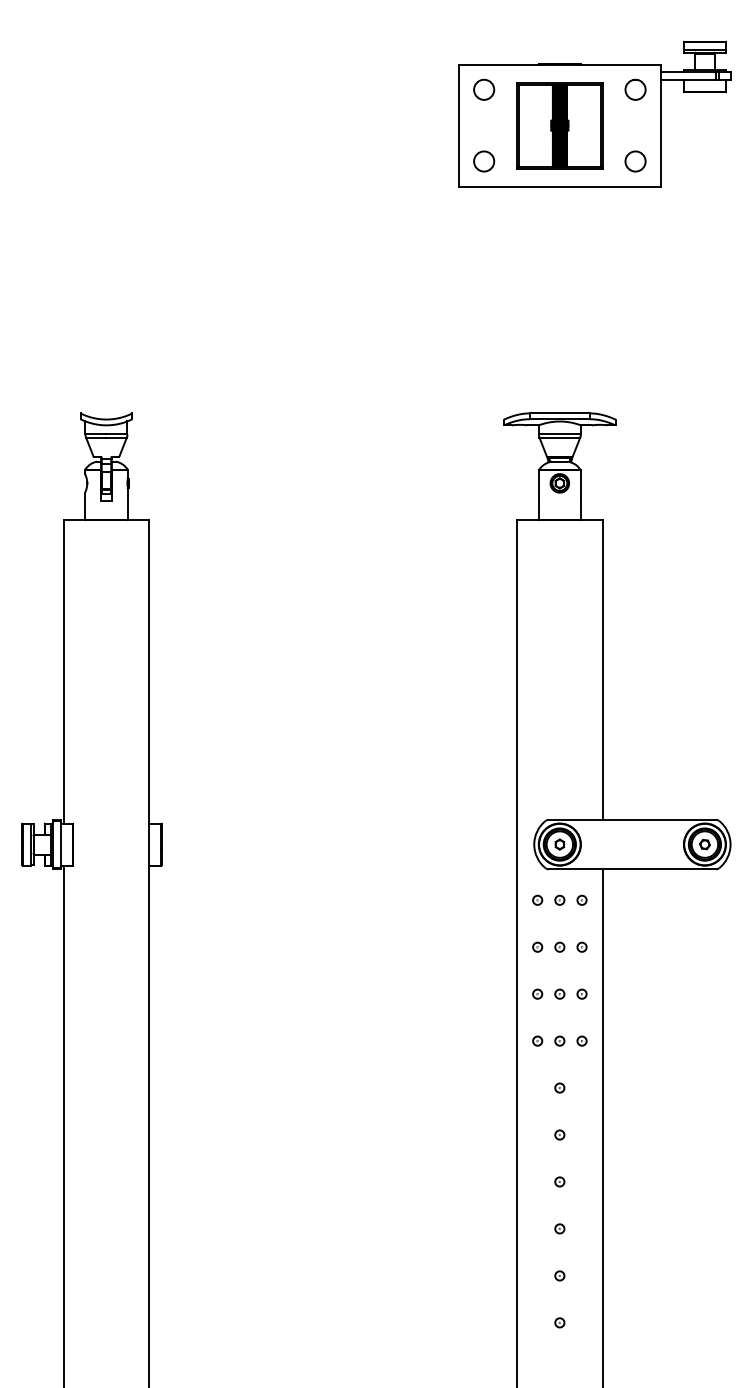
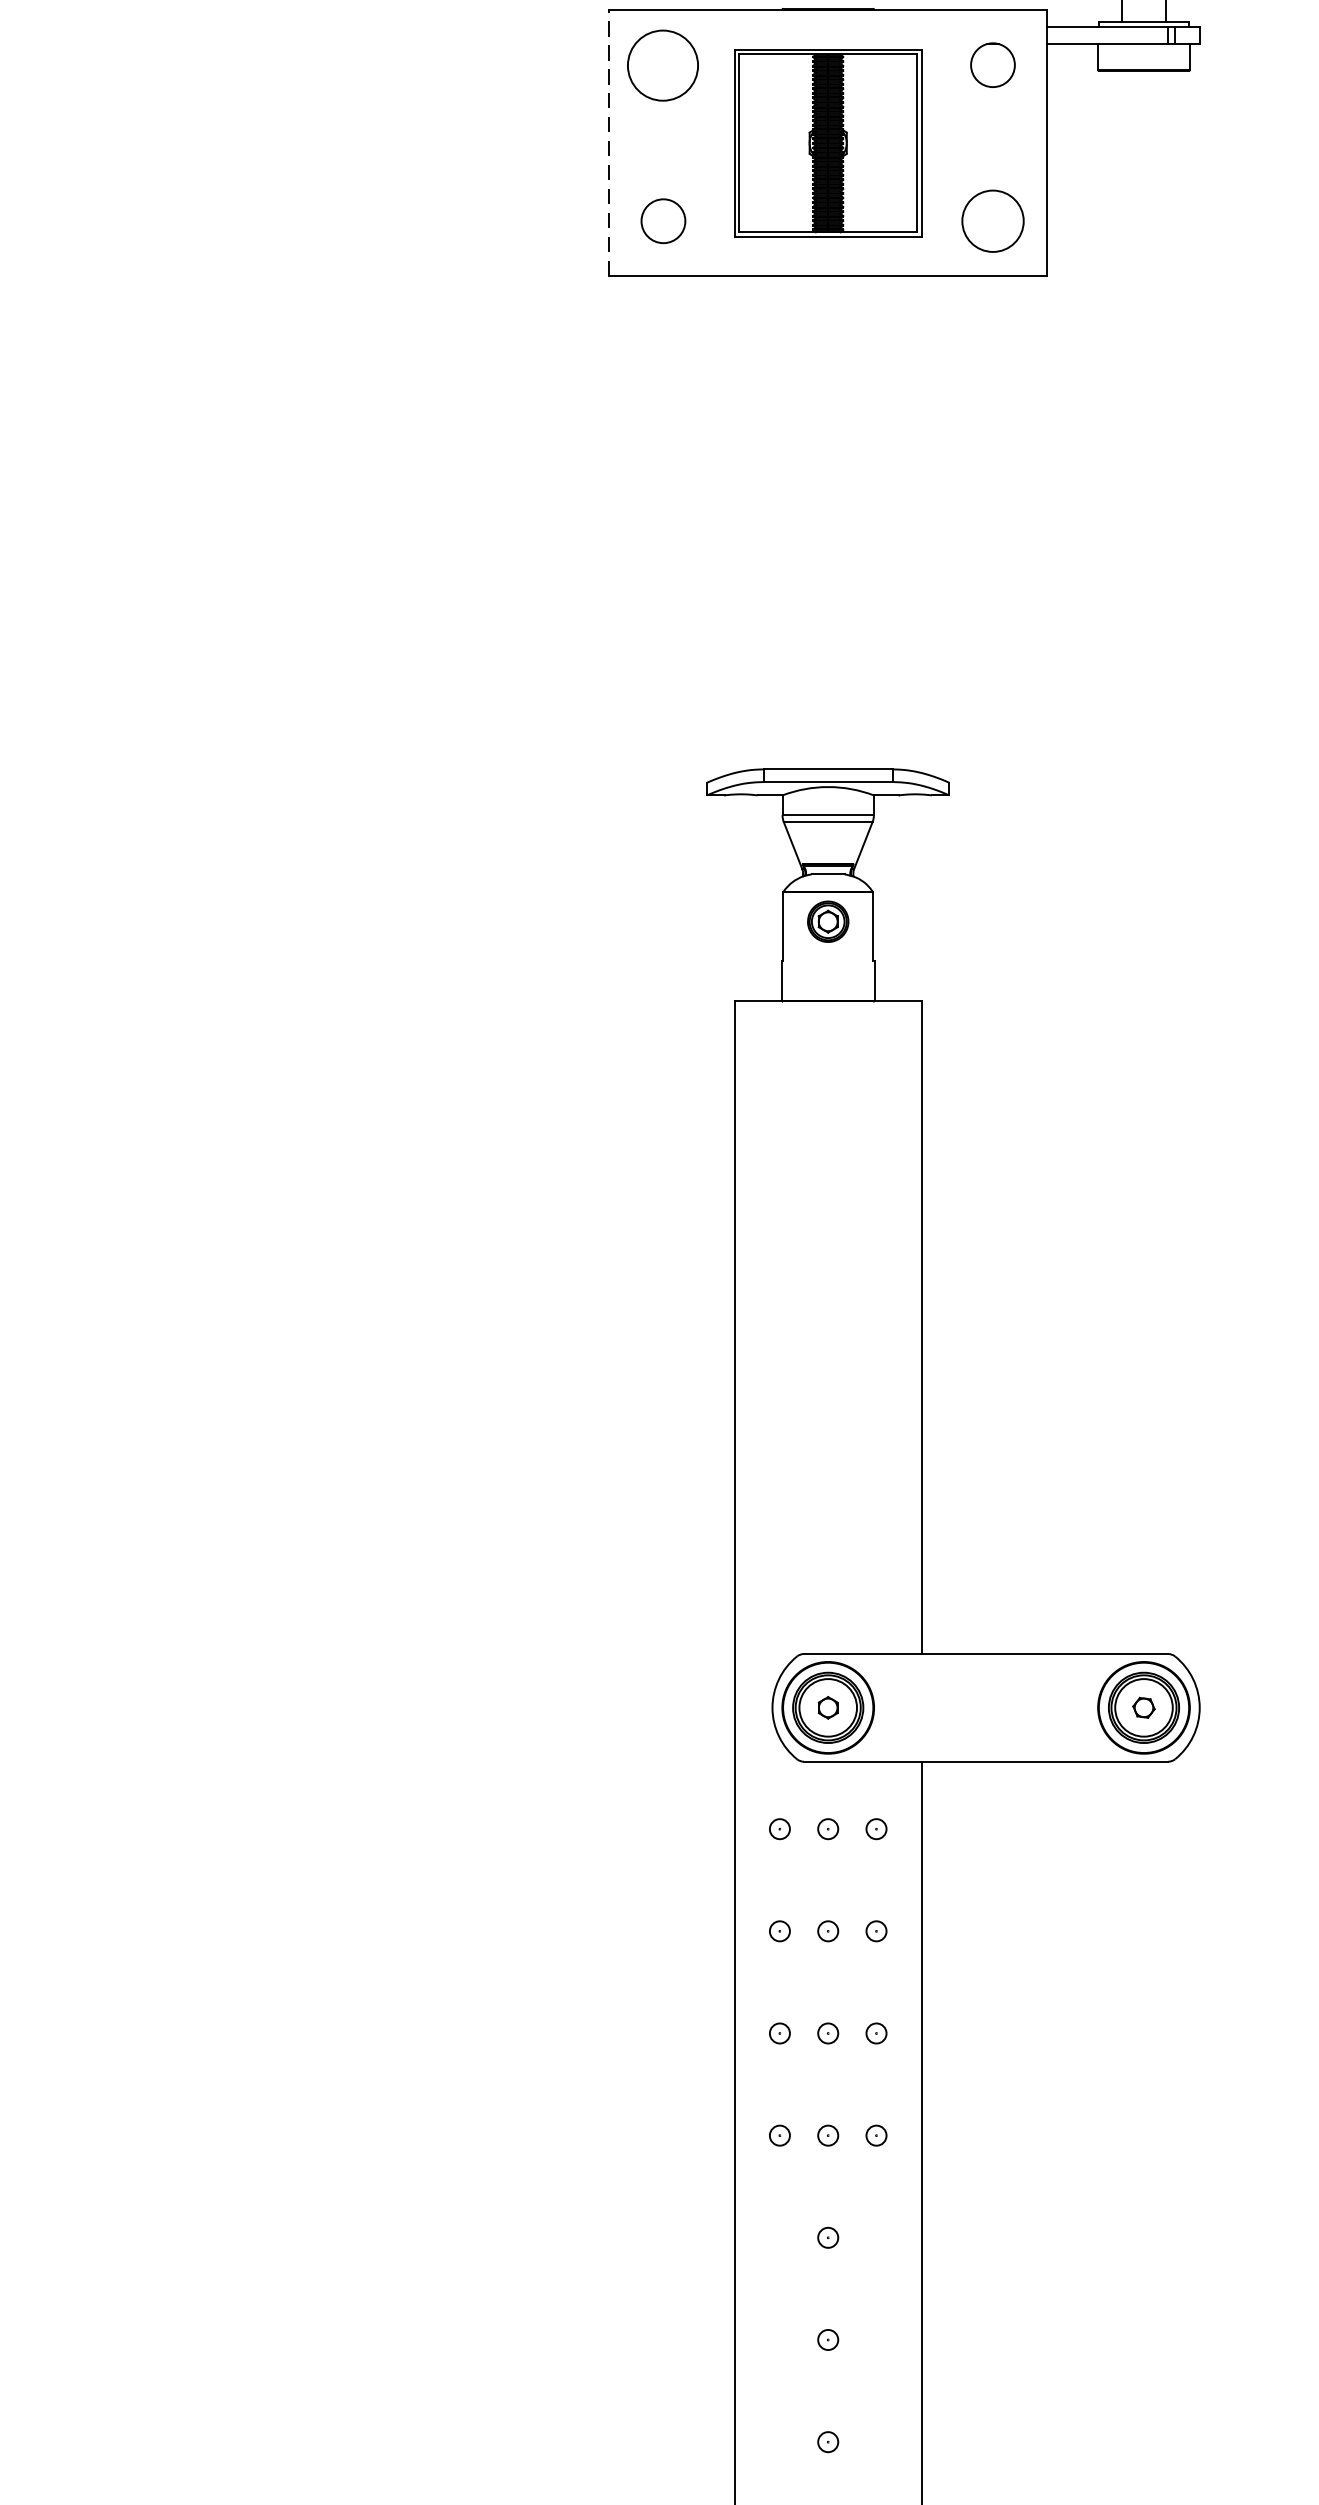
circle: (484, 89) -> (664, 64), size x1.6
line: (459, 125) -> (609, 142), solid -> dashed
circle: (635, 161) -> (992, 221), size x1.4

